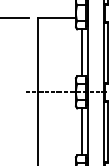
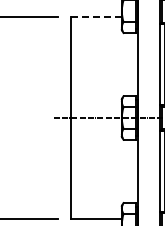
line: (57, 17) -> (96, 17), solid -> dashed
line: (82, 52) -> (130, 64), removed
line: (82, 131) -> (130, 171), removed

